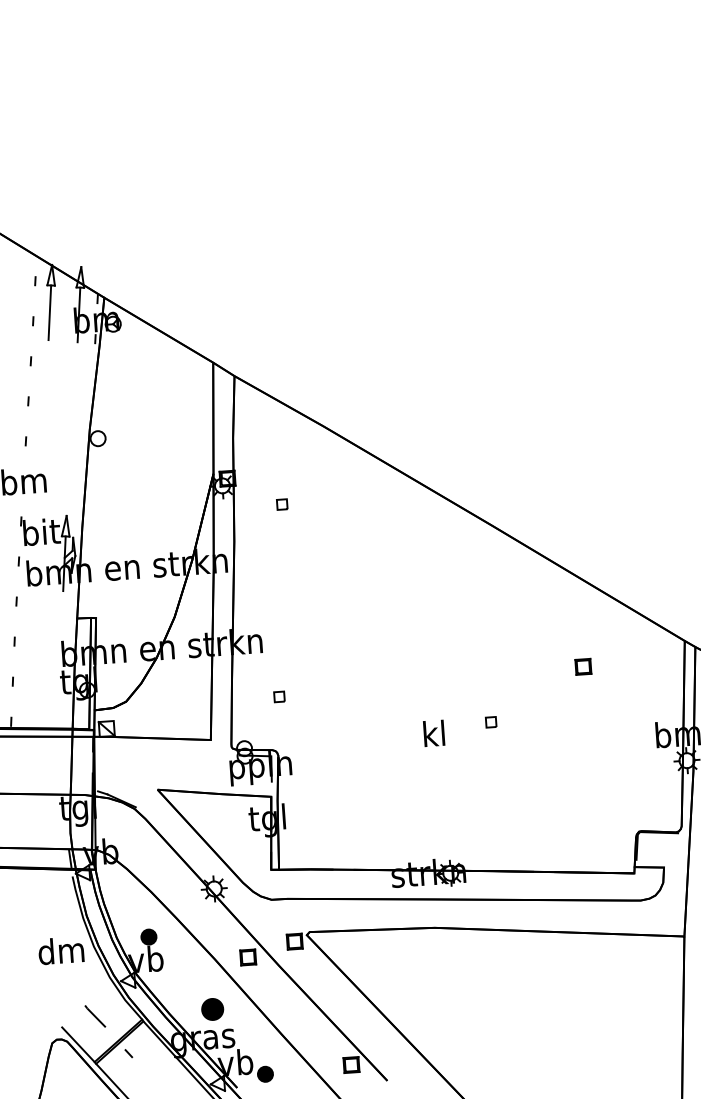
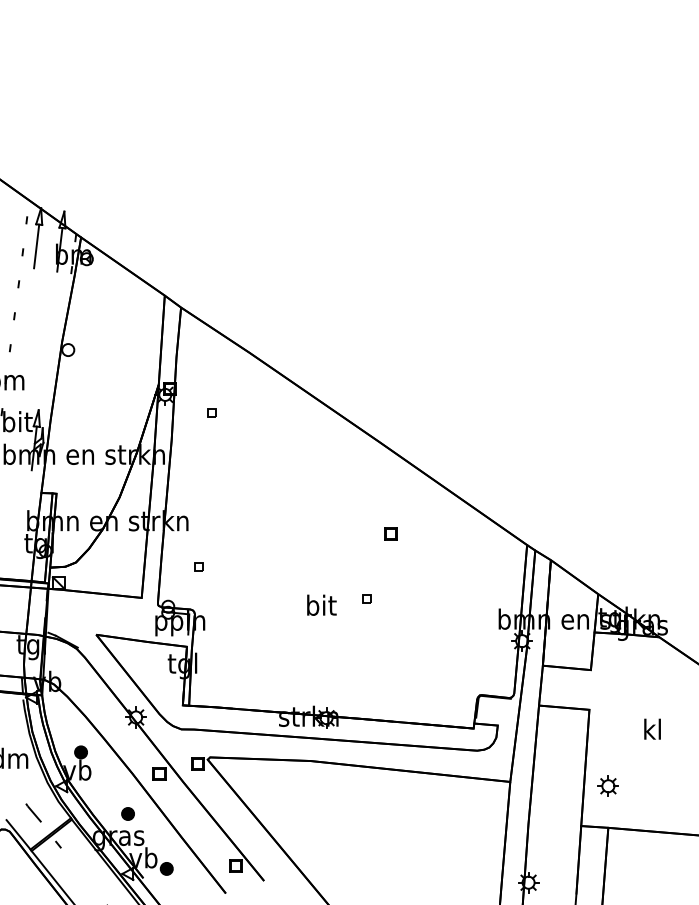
part: (582, 666) -> (390, 533), moved
text: (434, 732) -> (321, 604), kl -> bit
part: (211, 1008) -> (127, 813), size x0.71

